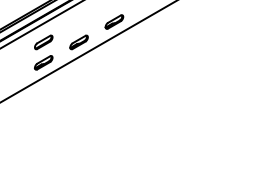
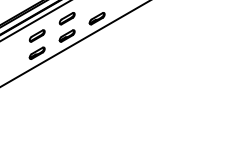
part: (78, 21) -> (66, 18), added

